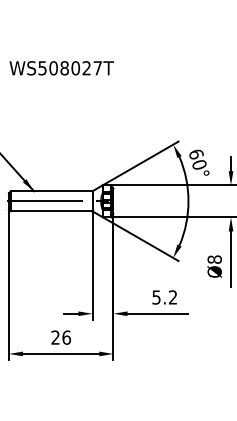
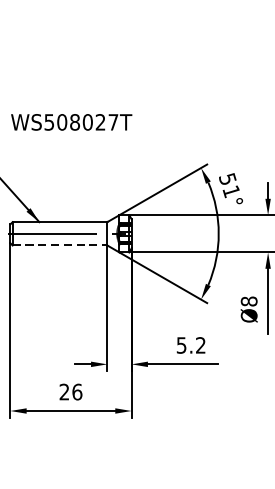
text: (61, 68) -> (71, 122), moved
text: (197, 159) -> (229, 185), 60° -> 51°
line: (51, 211) -> (59, 245), solid -> dashed

